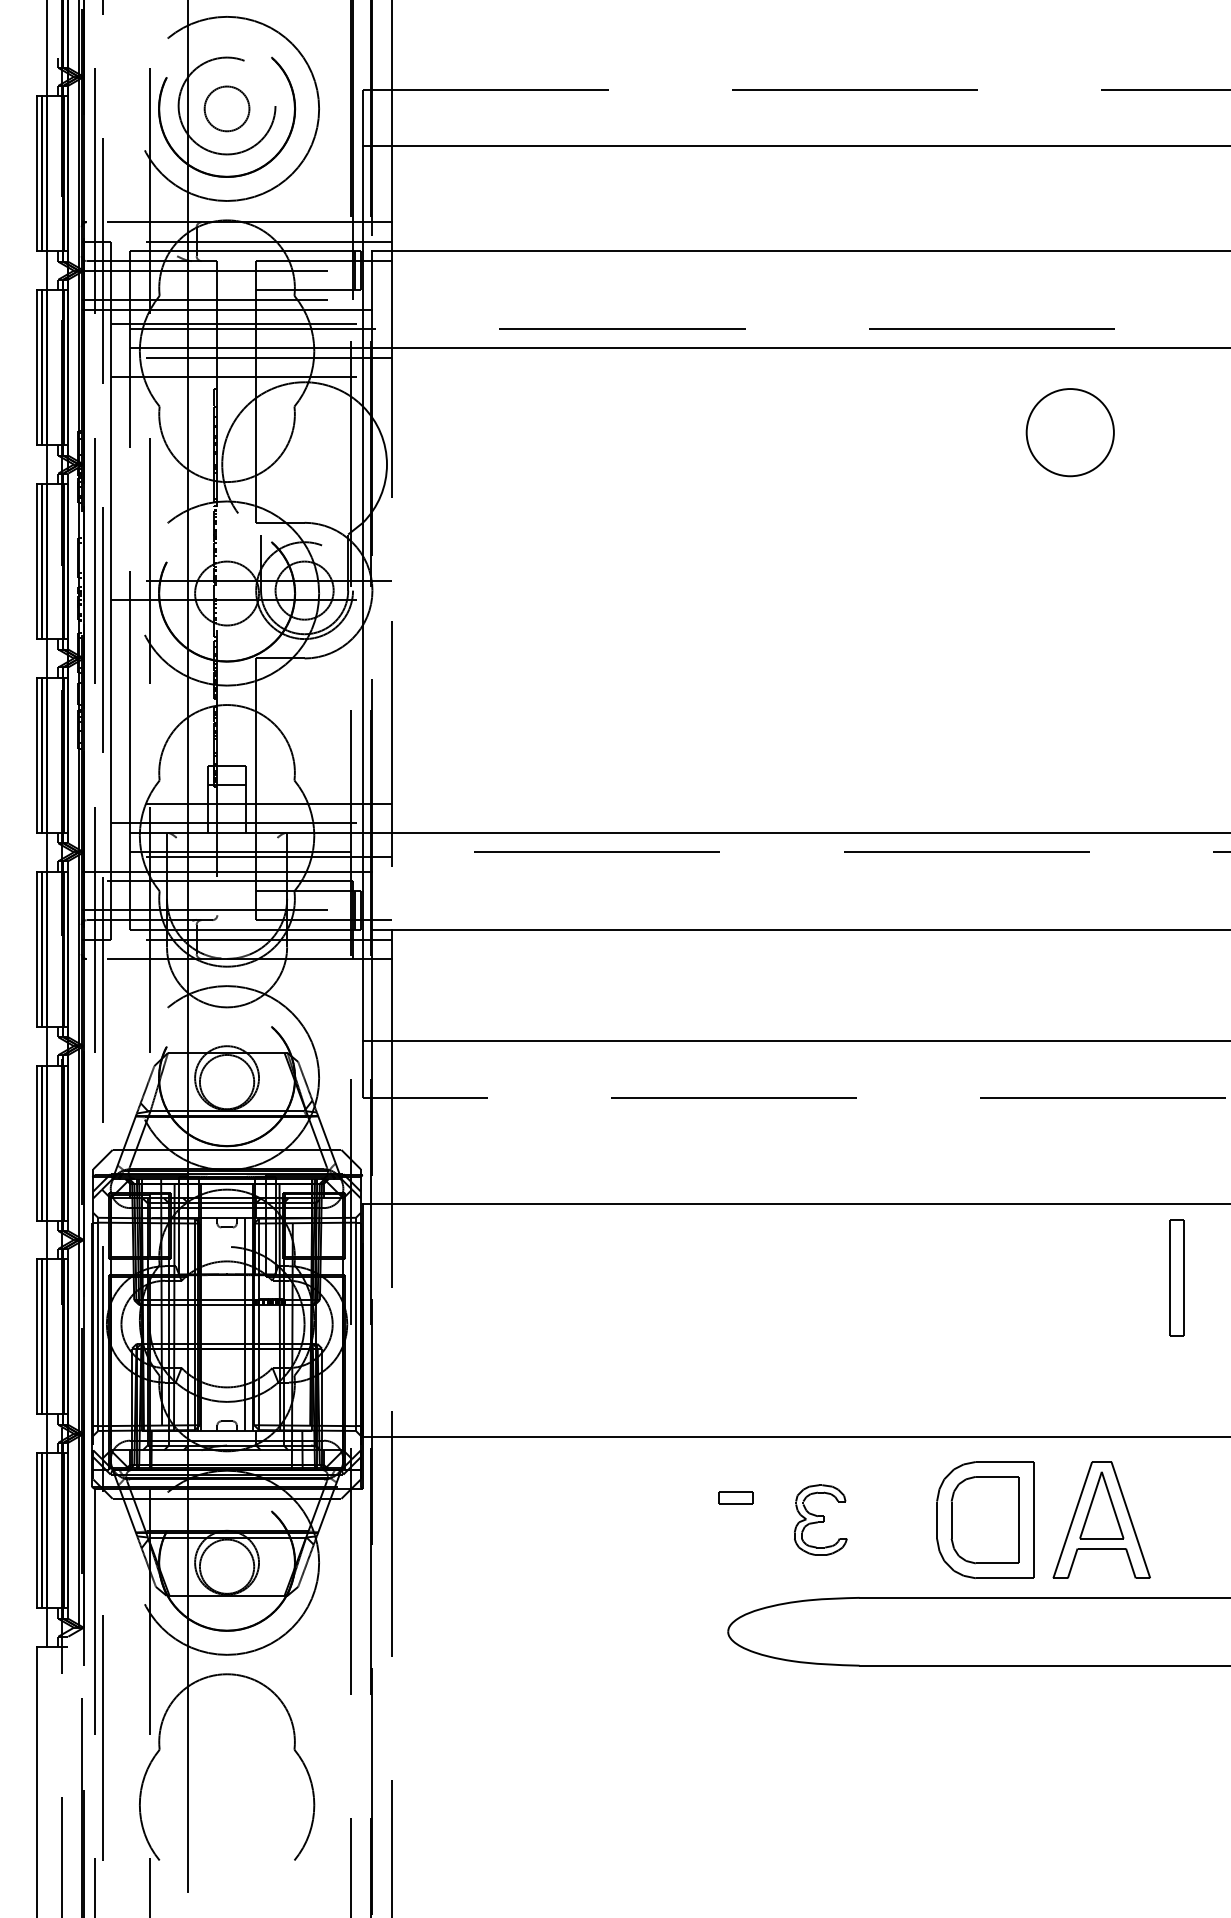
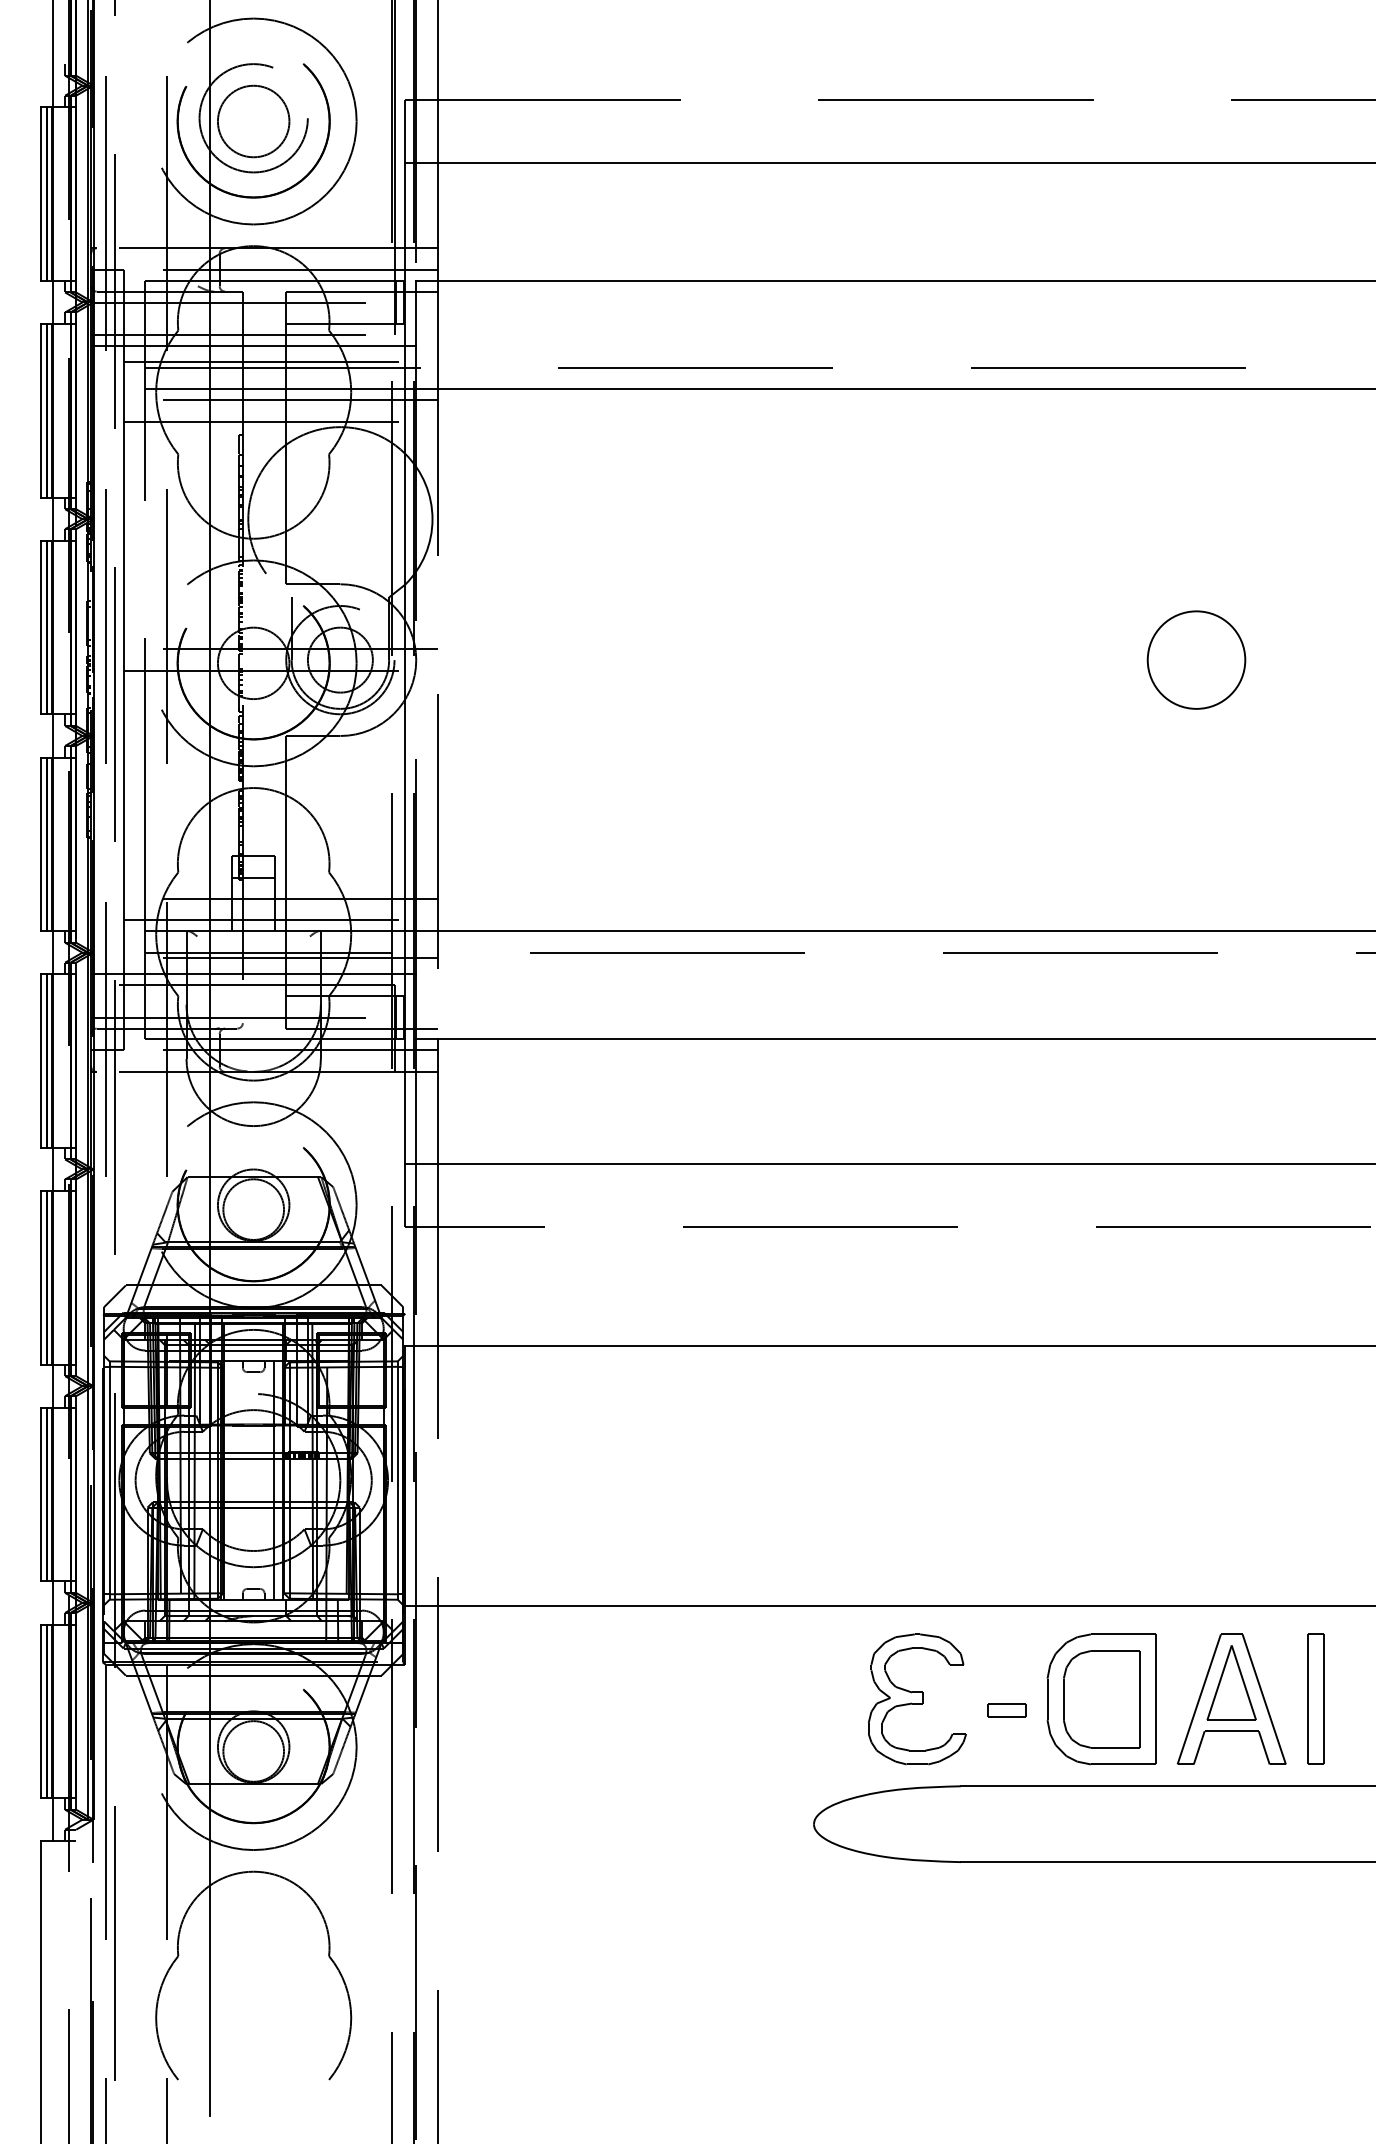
circle: (227, 108) -> (254, 121), size x1.43
circle: (1069, 432) -> (1195, 659), moved
part: (1176, 1277) -> (1315, 1698), moved
part: (735, 1497) -> (1006, 1709), moved
part: (820, 1519) -> (917, 1698), size x1.67

